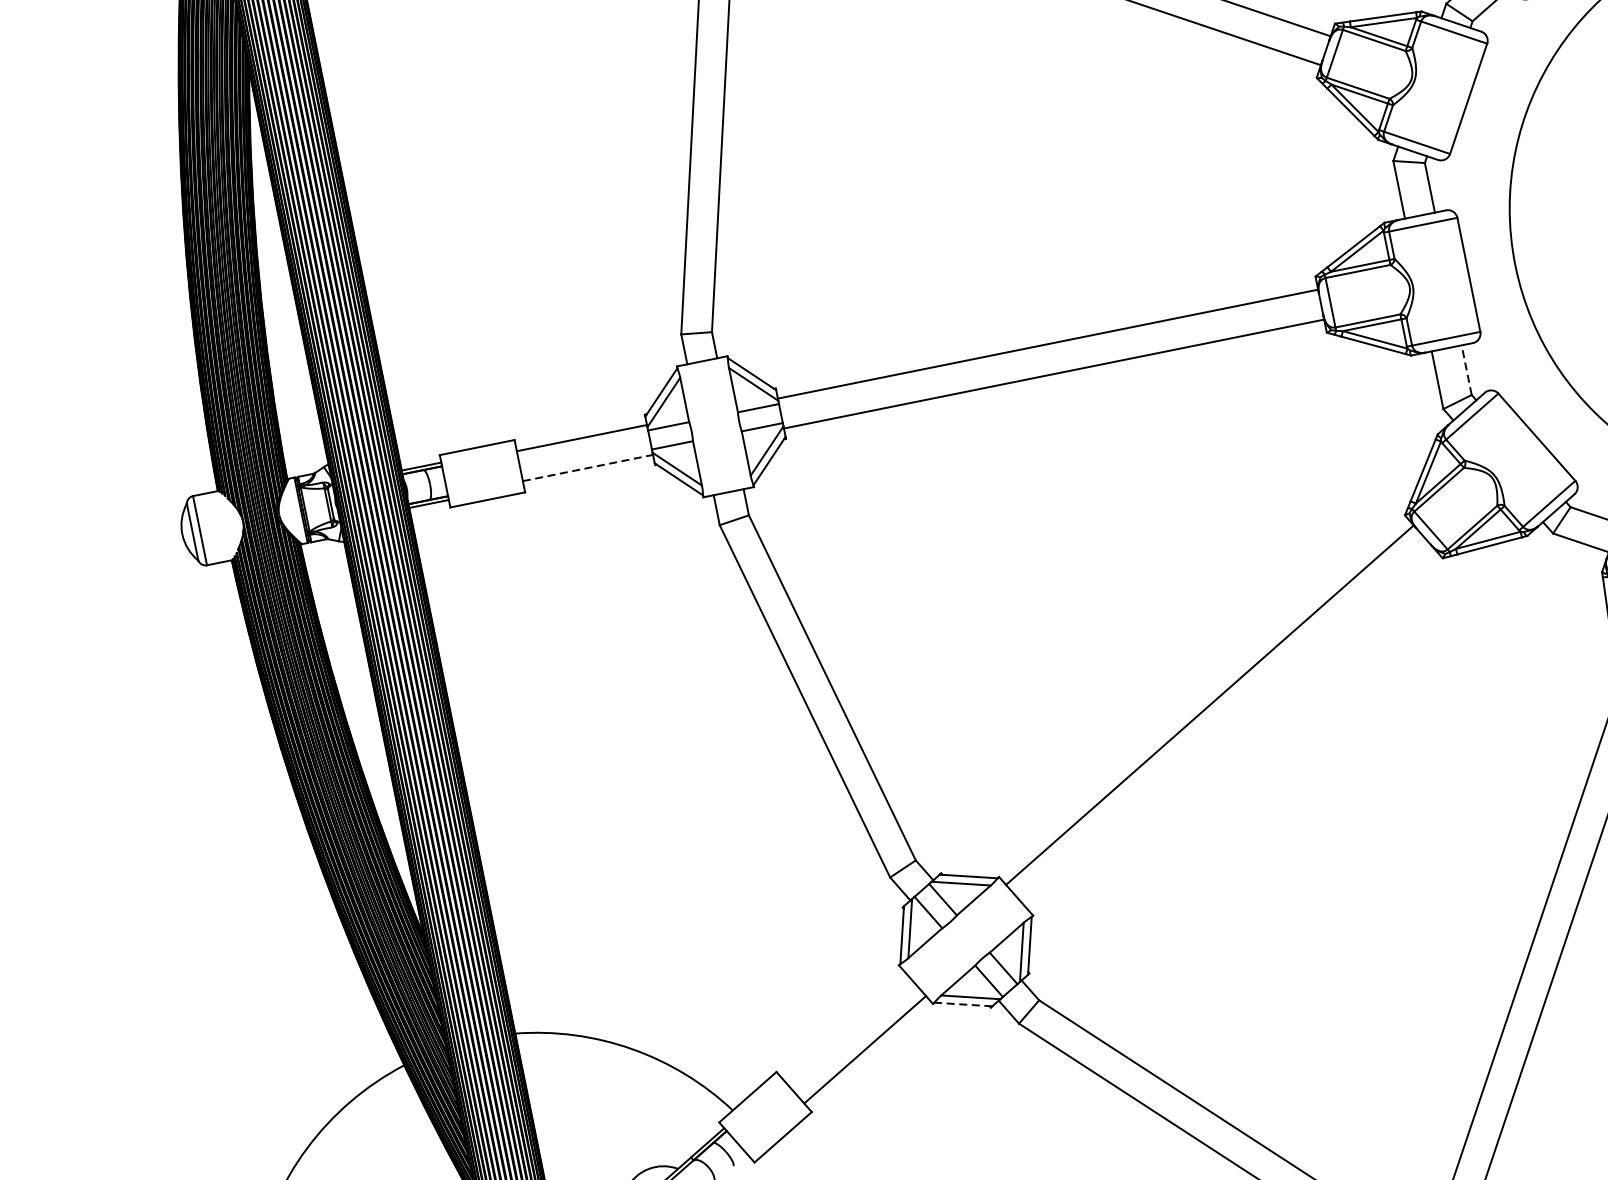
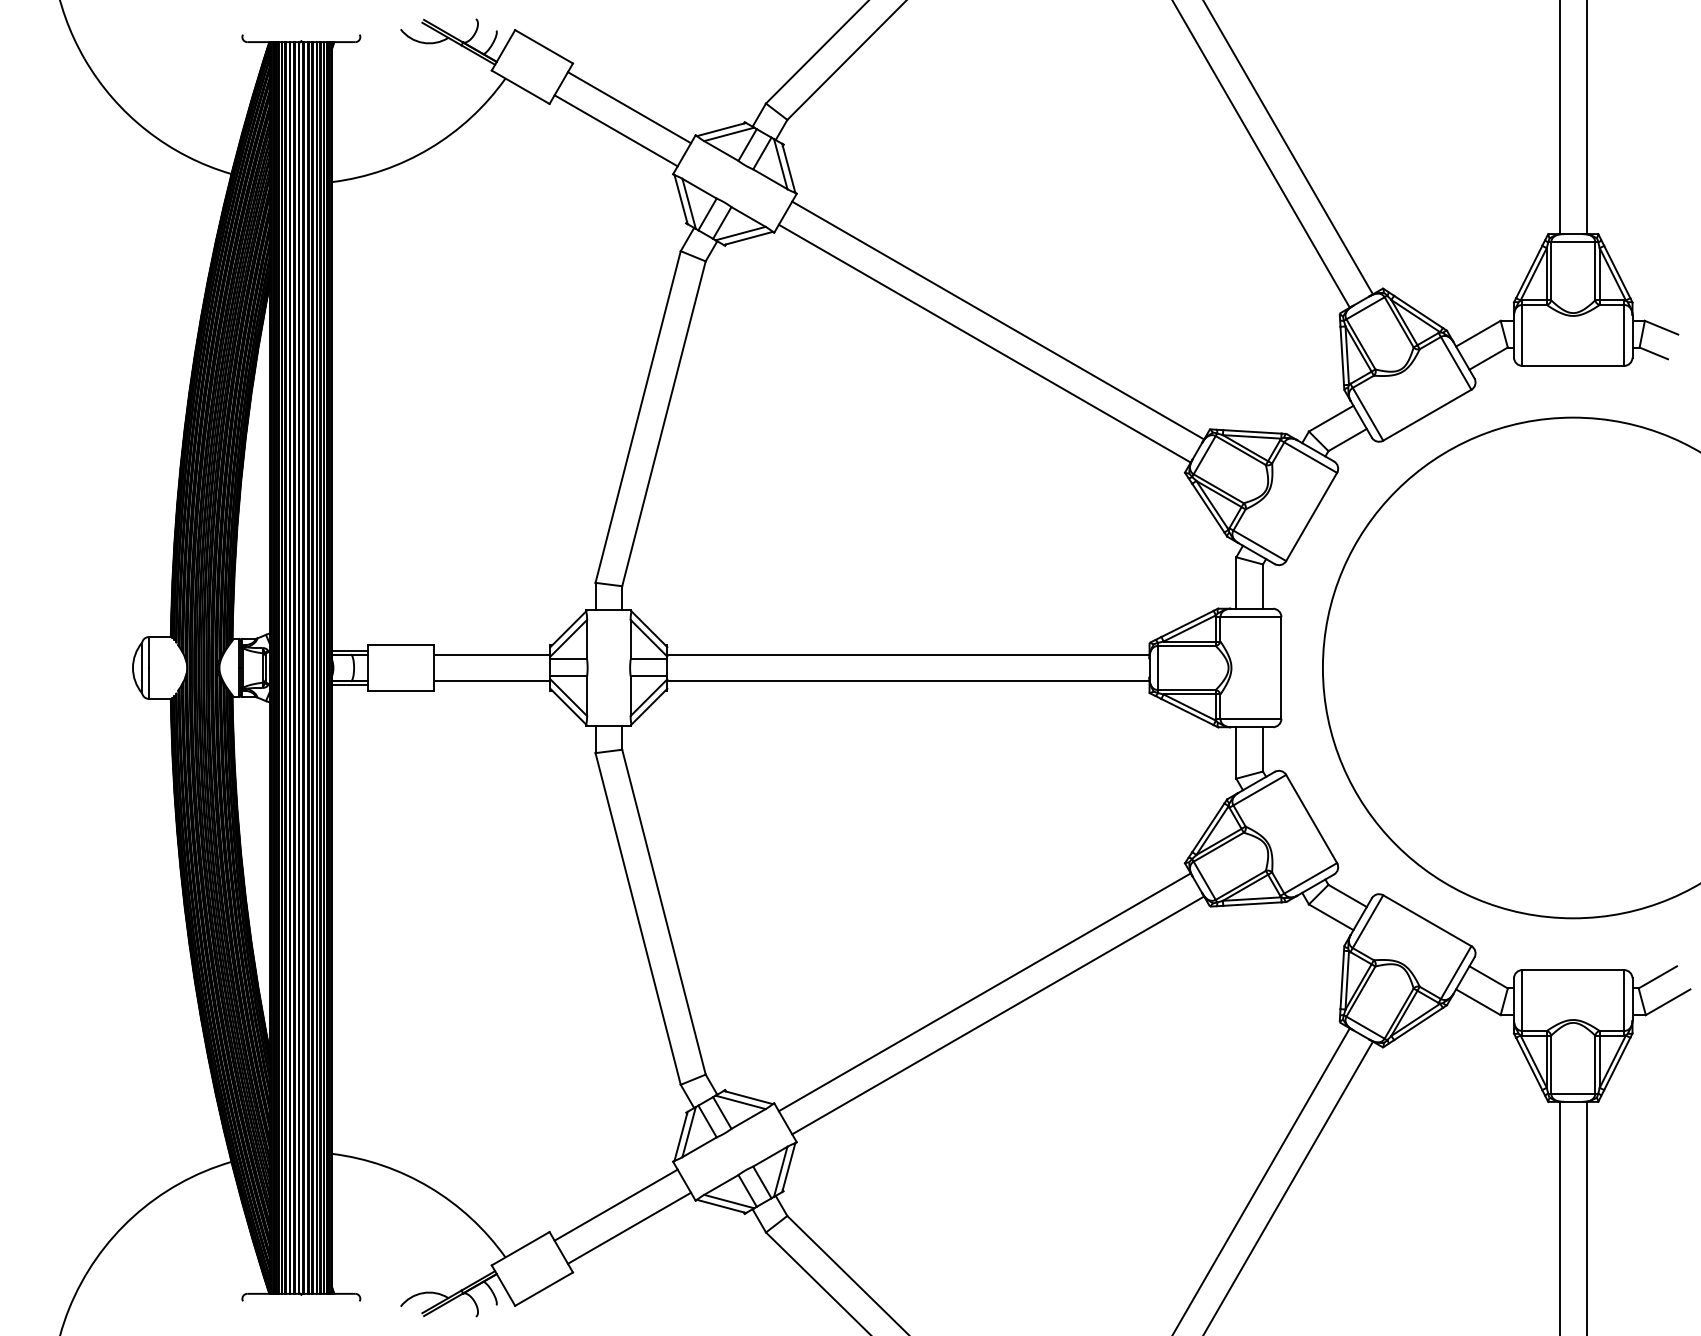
line: (1467, 369) -> (1263, 748), dashed -> solid
line: (588, 468) -> (492, 681), dashed -> solid
line: (1230, 728) -> (998, 1015), added
line: (963, 1004) -> (721, 1206), dashed -> solid
line: (844, 1026) -> (615, 1204), added

